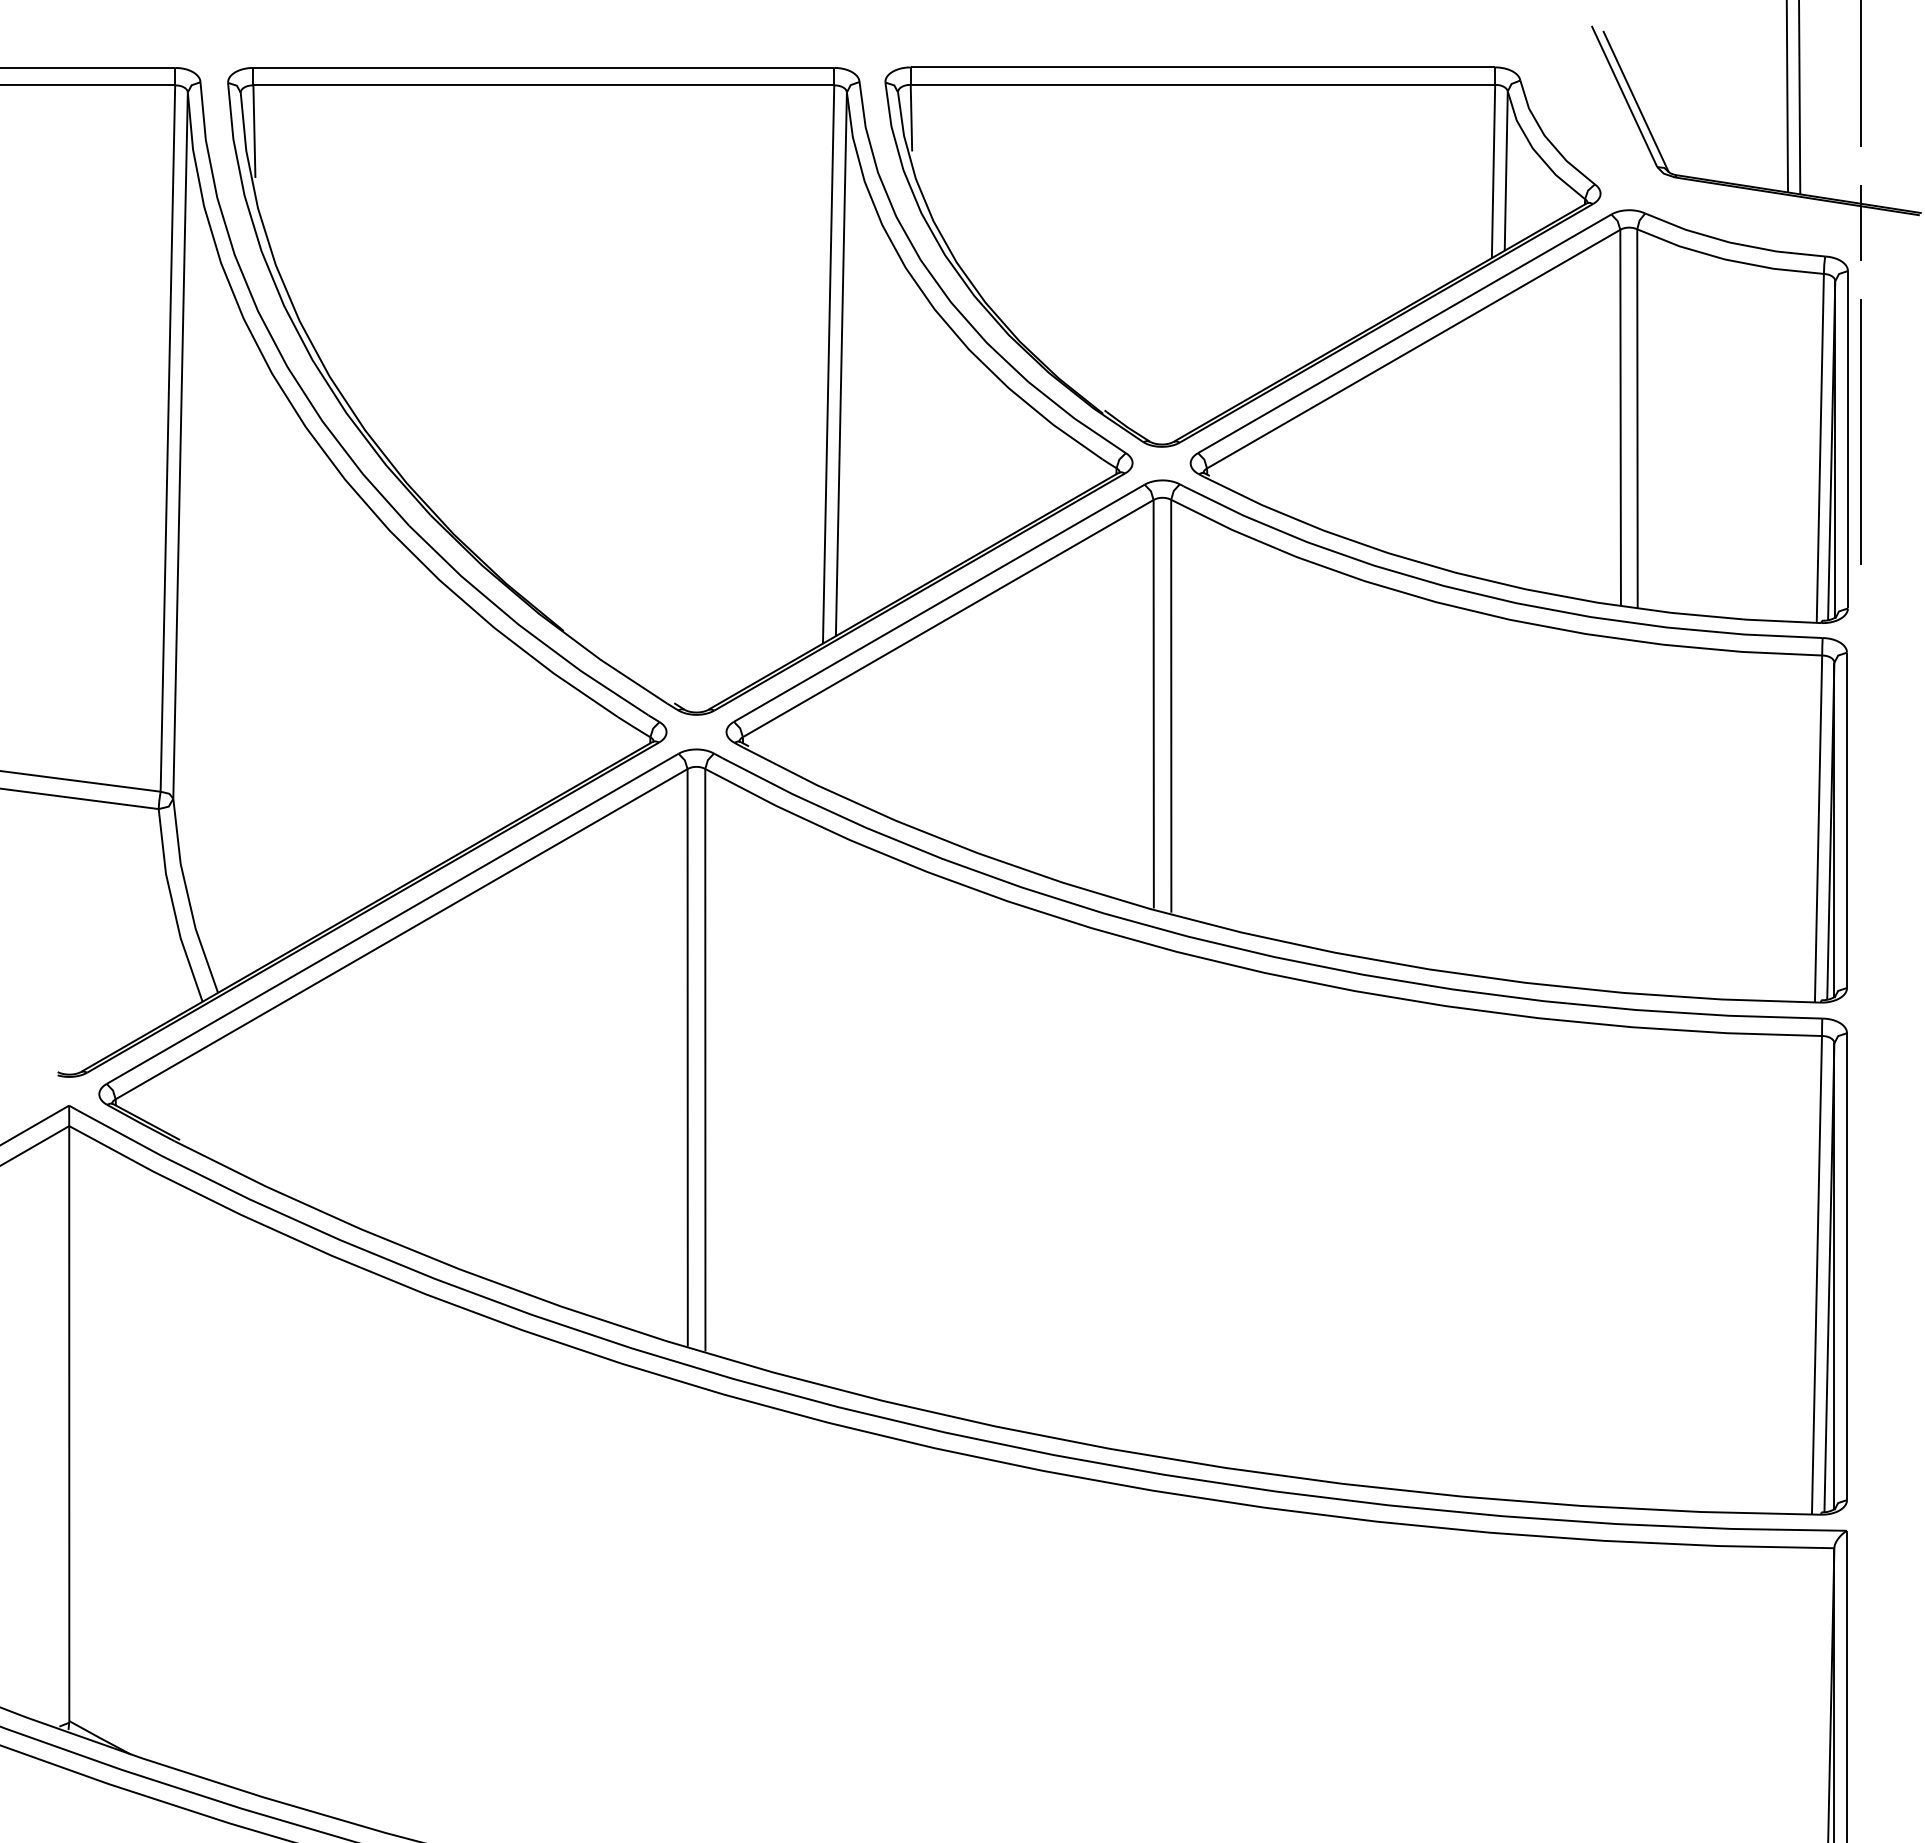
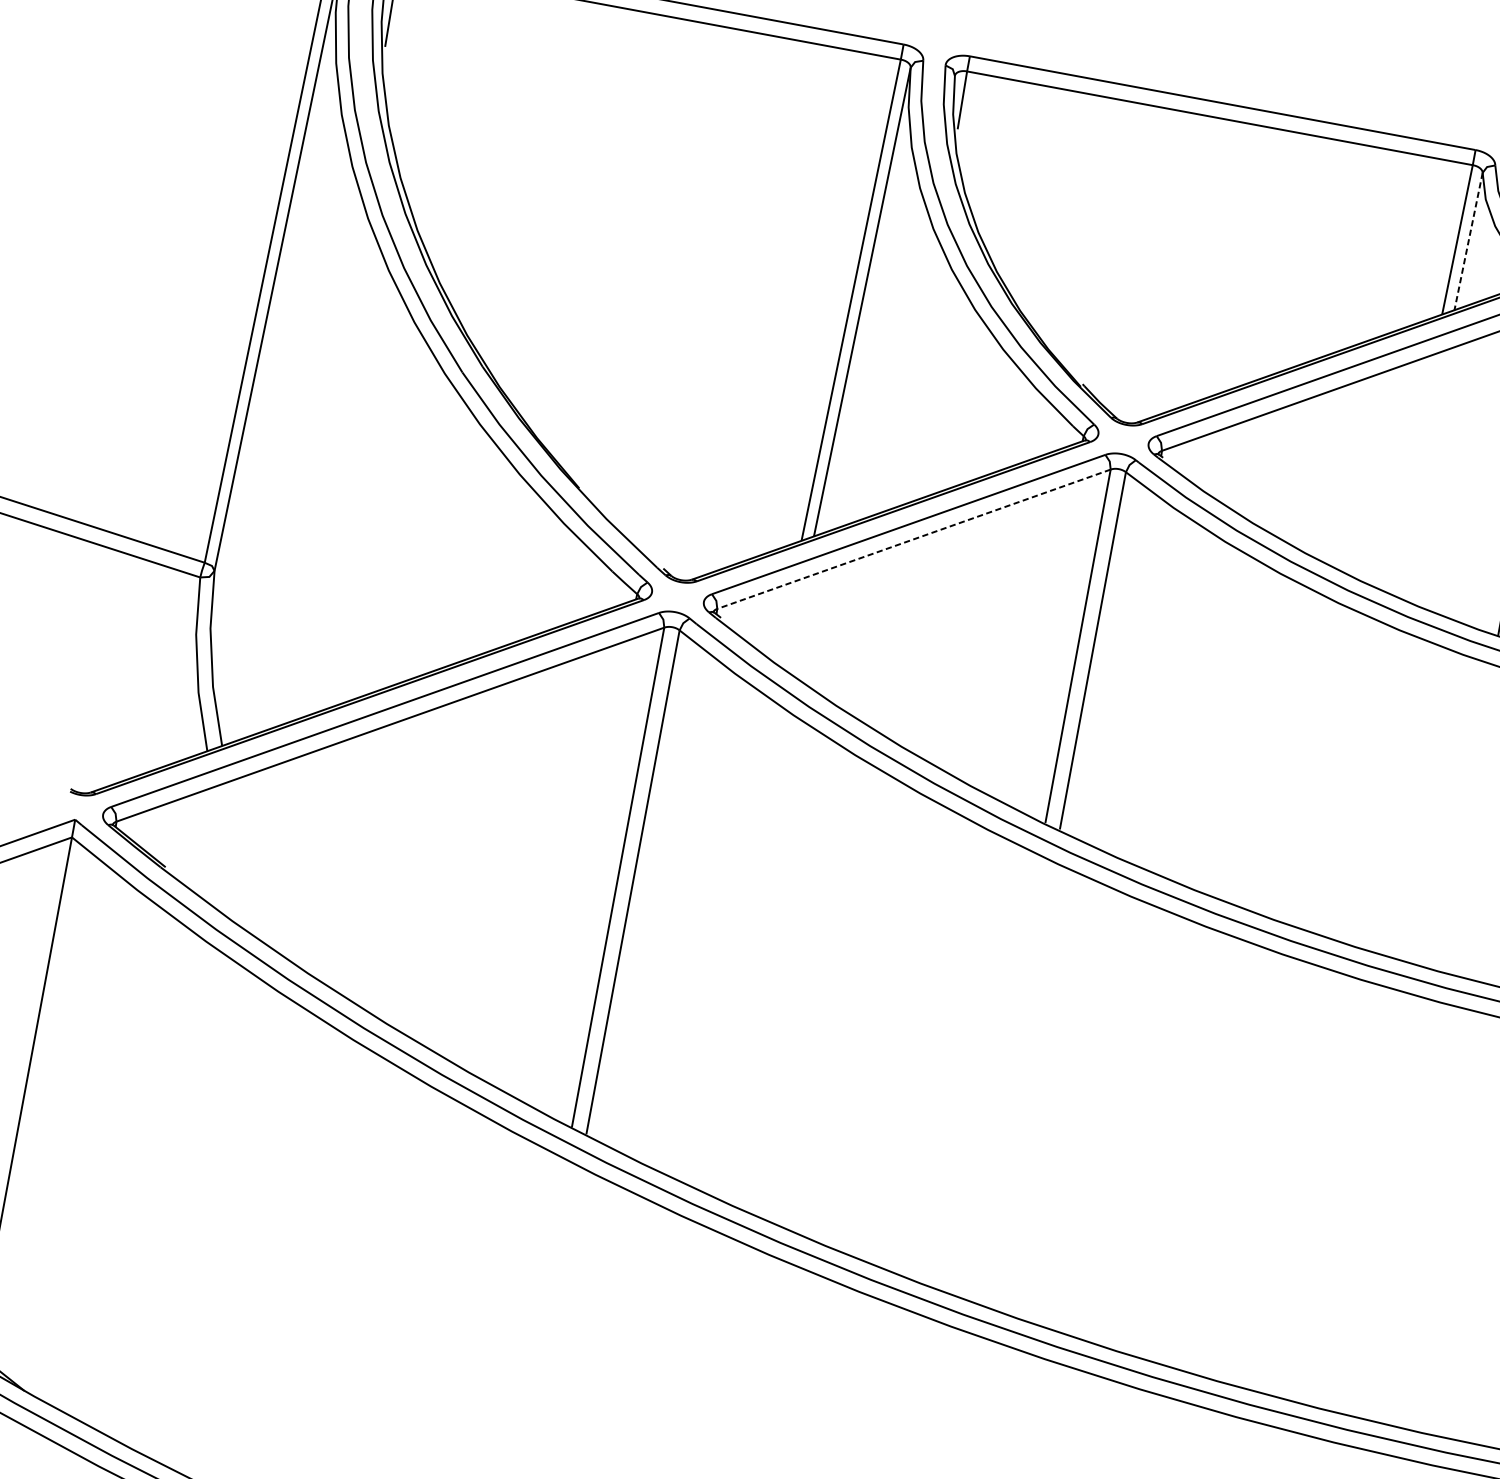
line: (1506, 171) -> (1468, 241), solid -> dashed
line: (947, 618) -> (913, 539), solid -> dashed

